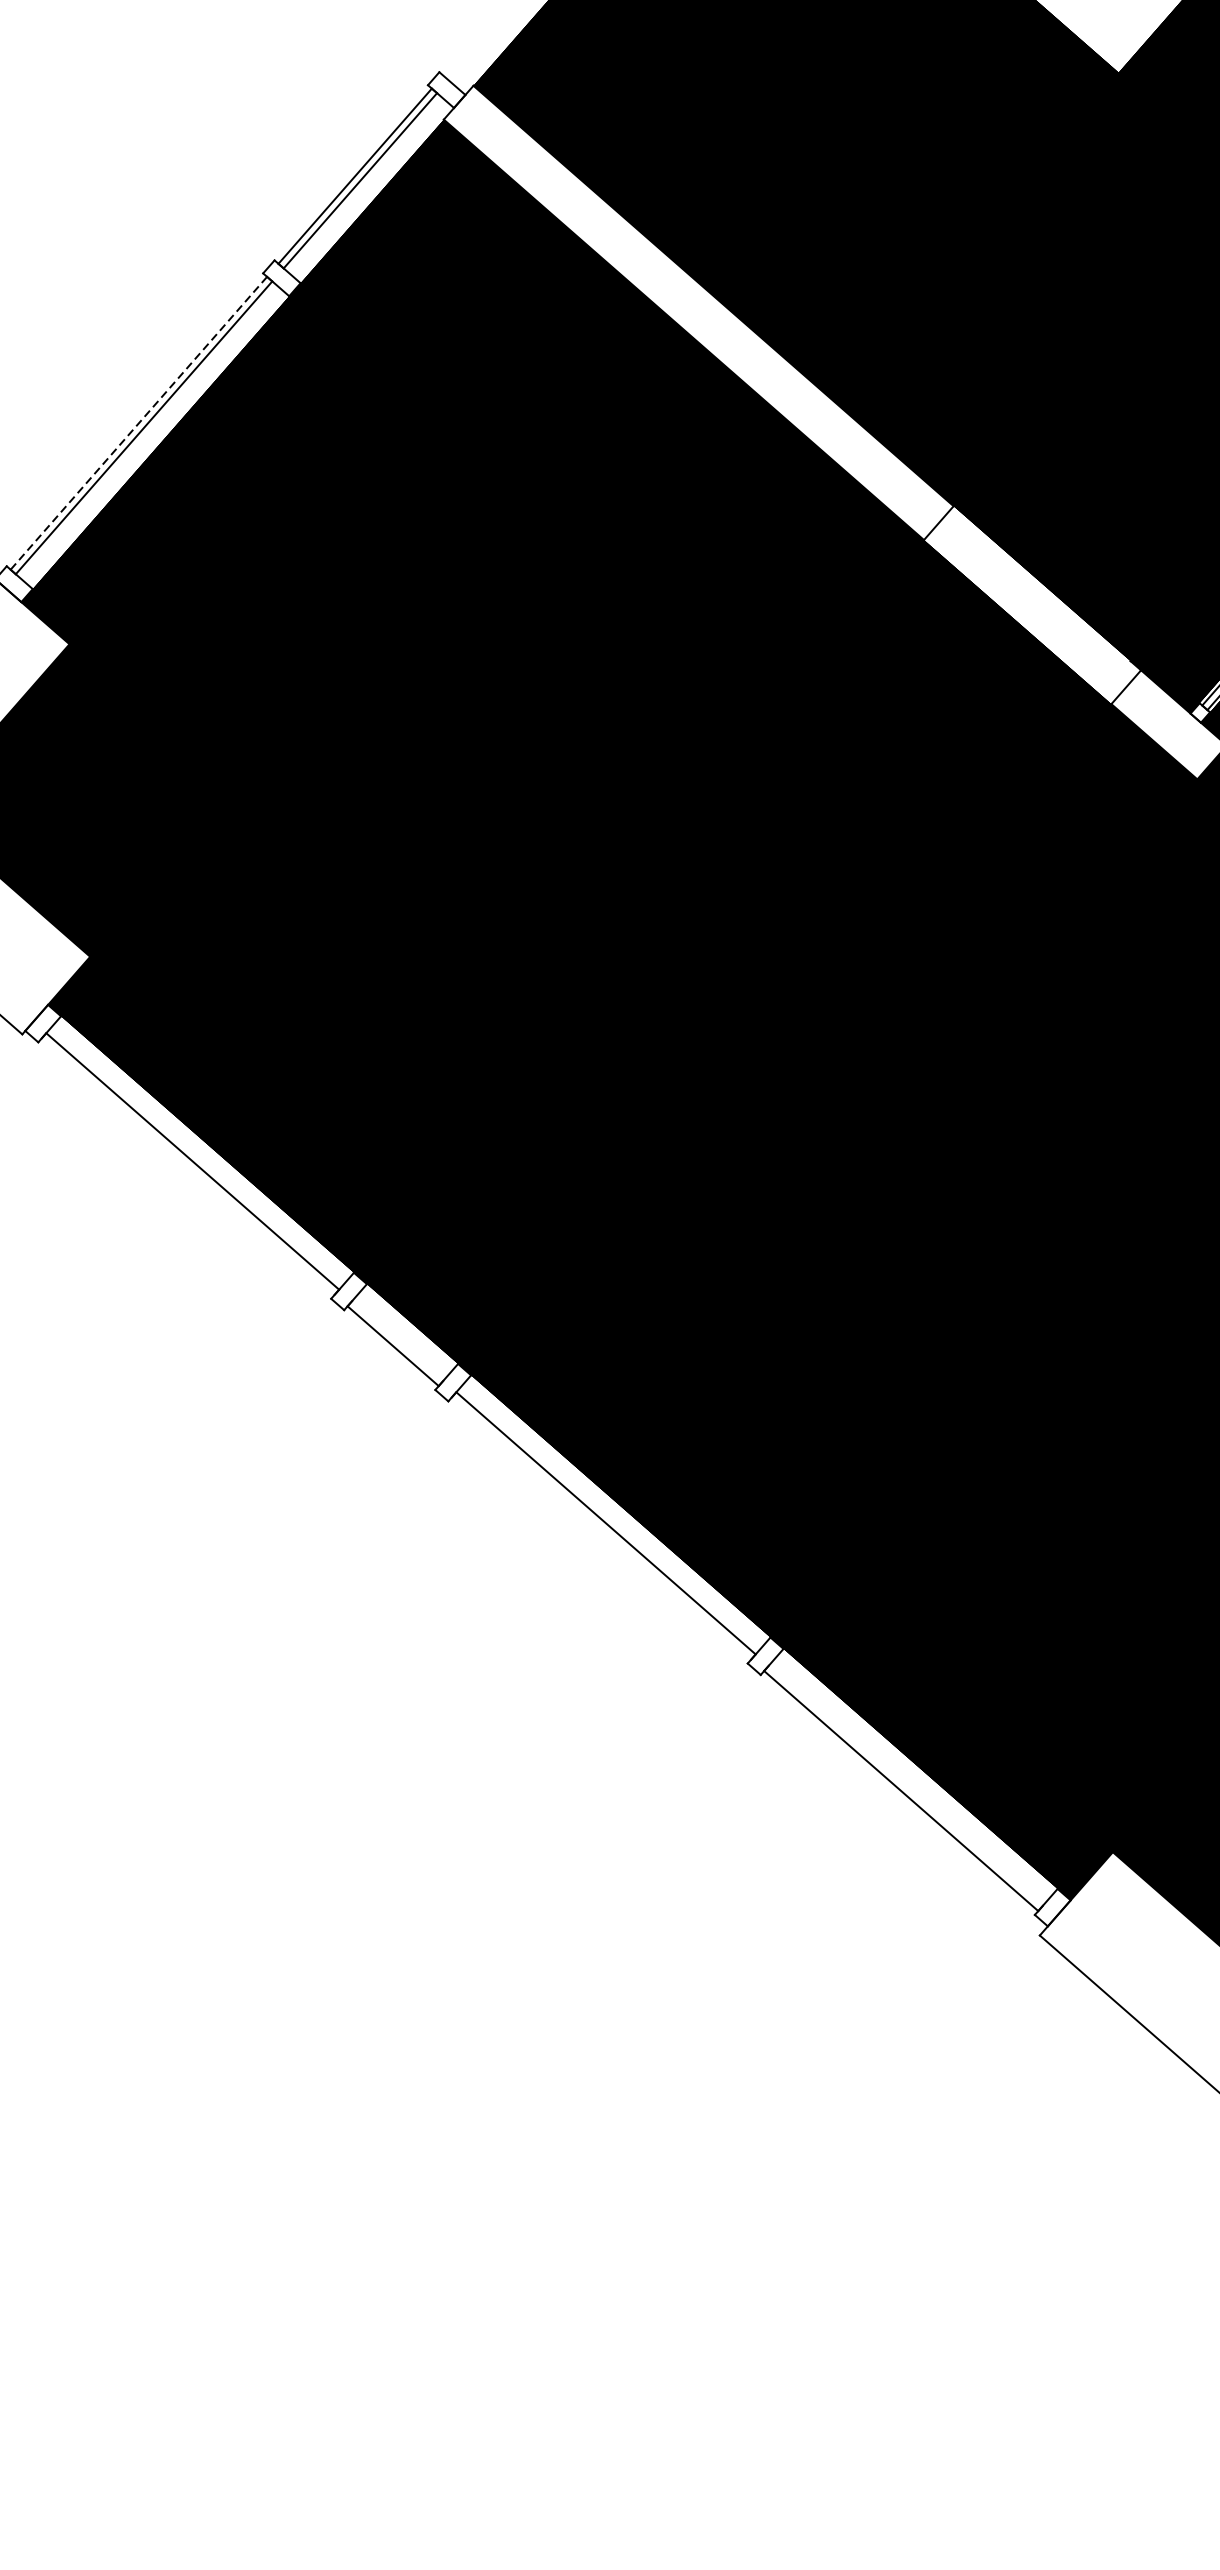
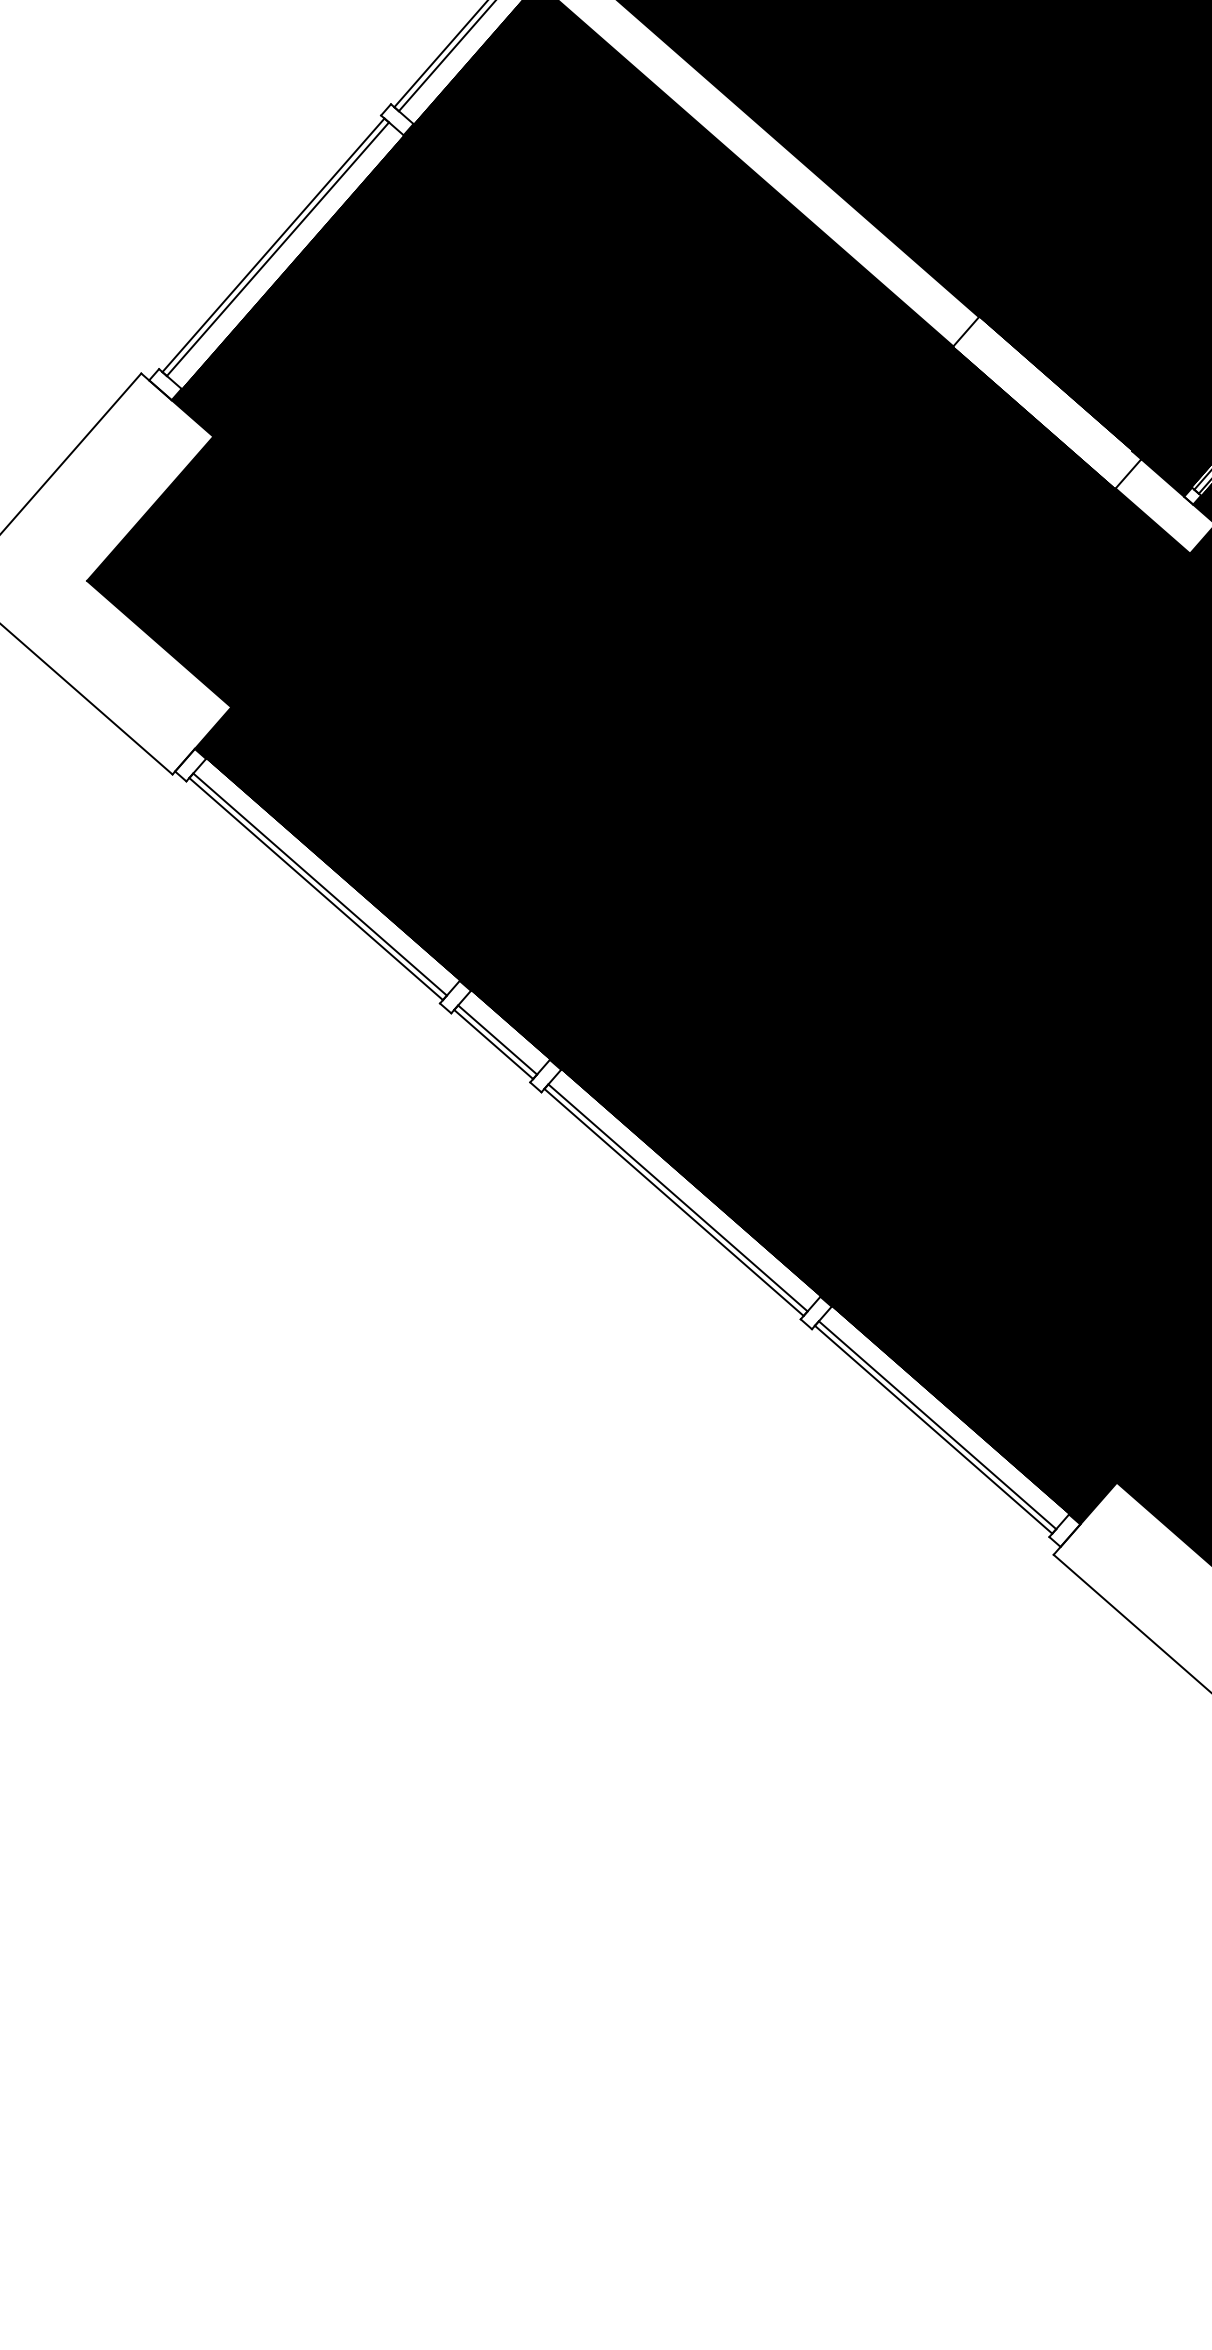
line: (138, 423) -> (273, 245), dashed -> solid
line: (187, 1167) -> (315, 889), added
line: (397, 1340) -> (497, 1039), added
line: (600, 1527) -> (673, 1201), added
line: (905, 1786) -> (937, 1425), added

